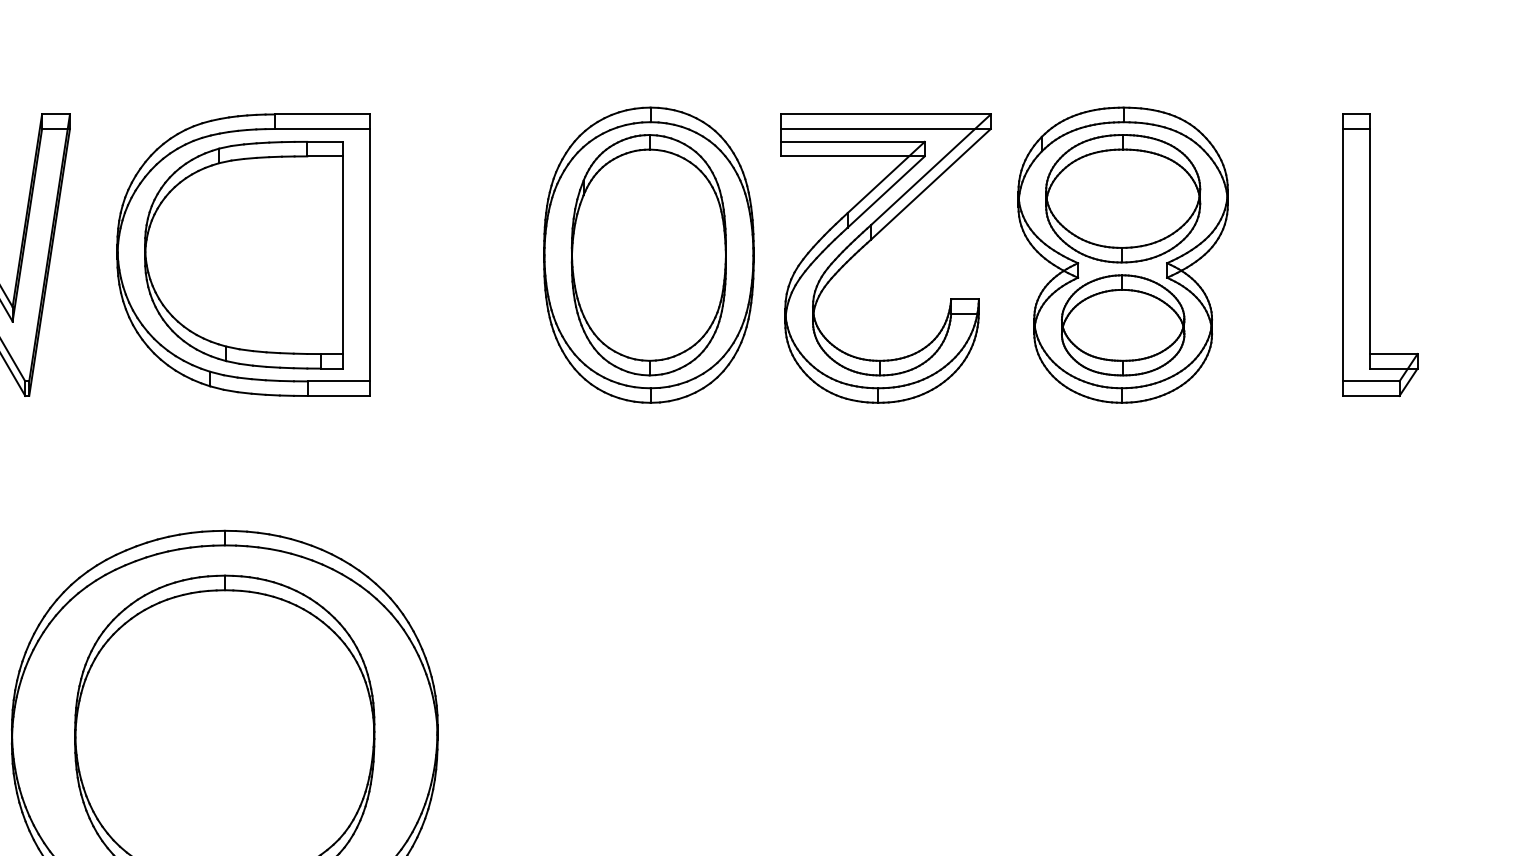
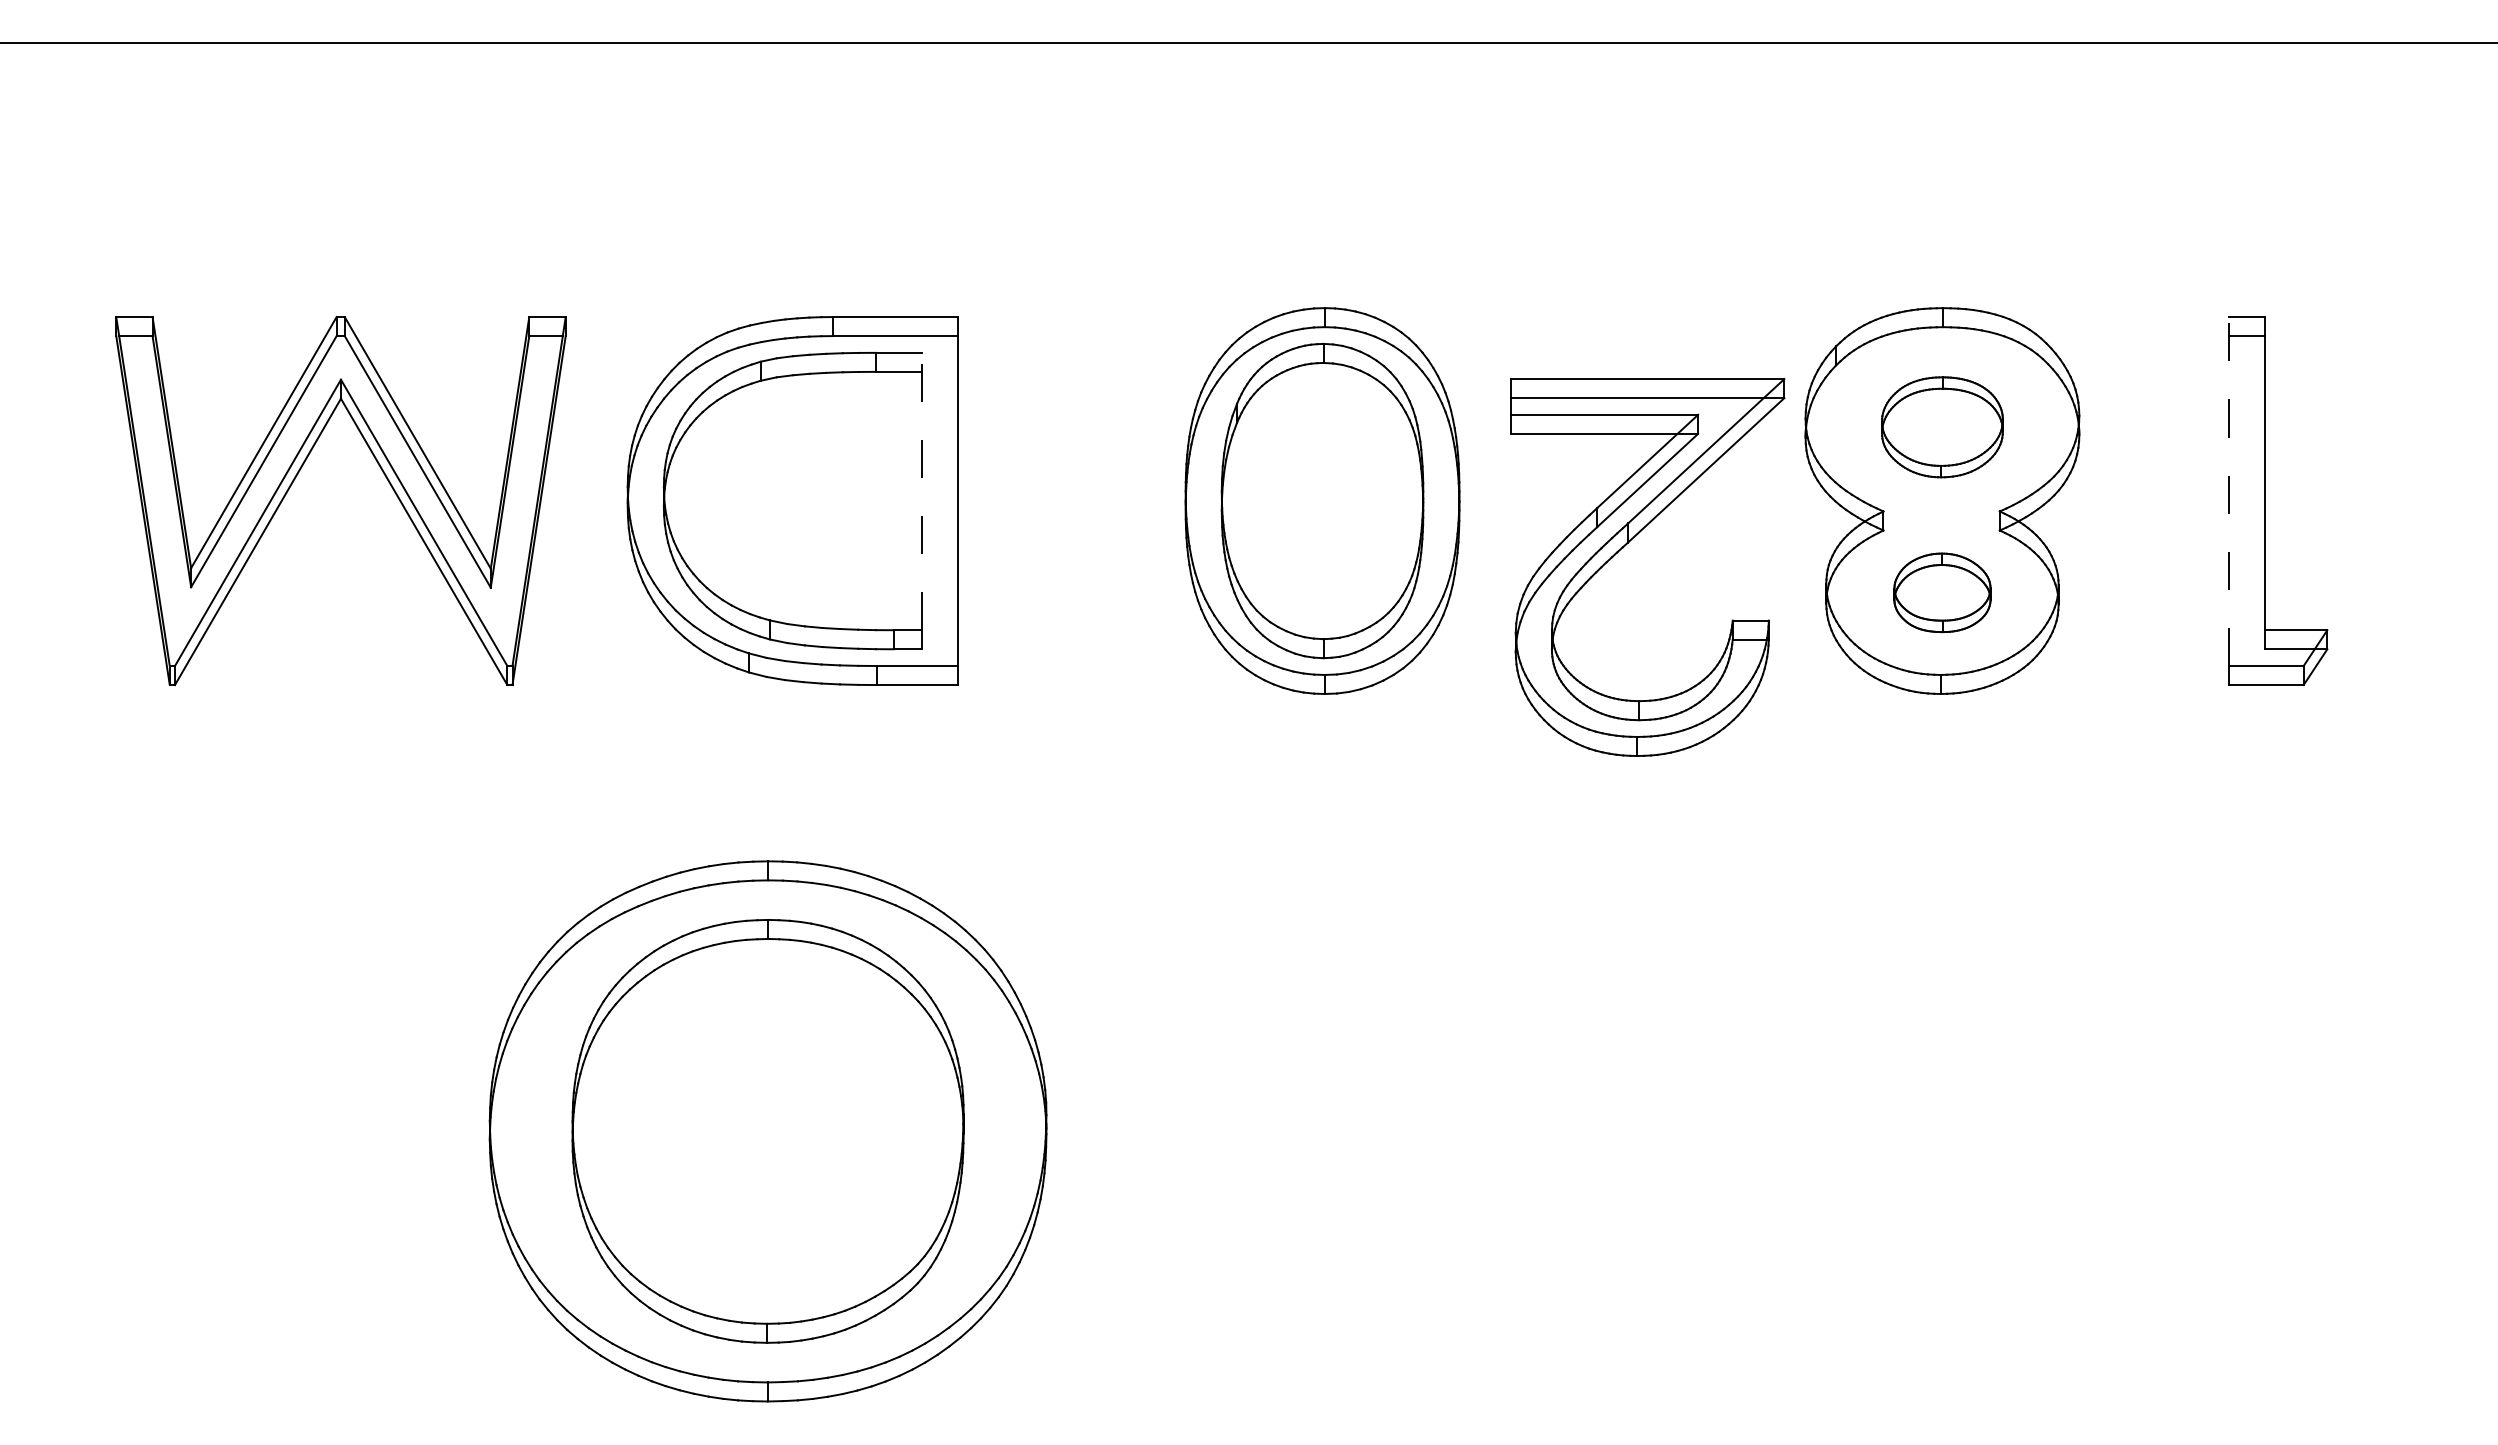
part: (1123, 198) -> (1942, 427), size x0.6
part: (869, 241) -> (1626, 545), moved
line: (342, 247) -> (922, 491), solid -> dashed
line: (1342, 247) -> (2229, 491), solid -> dashed
part: (1123, 325) -> (1942, 592), size x0.6

